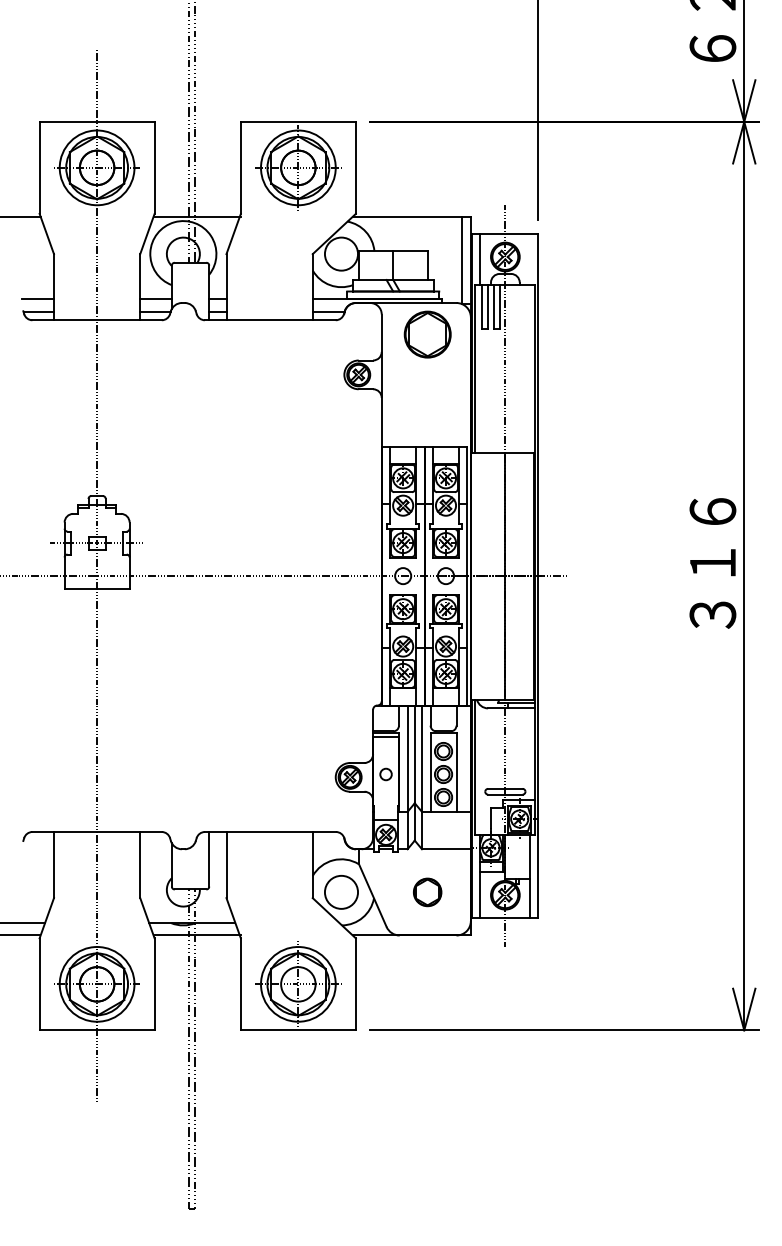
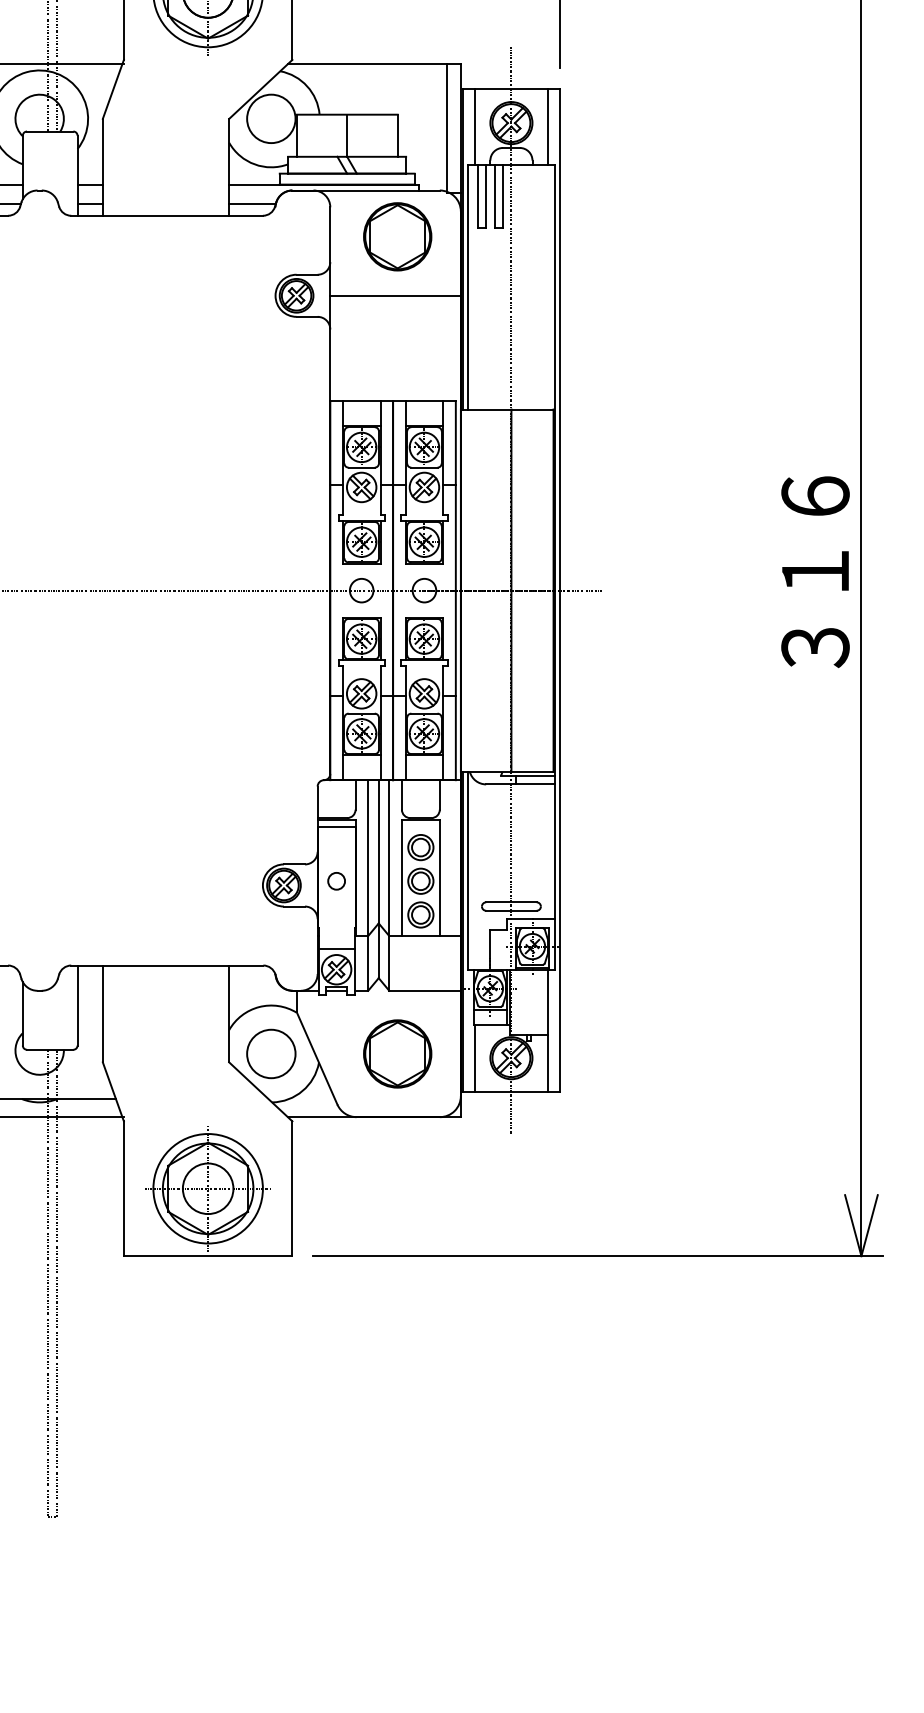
line: (530, 259) -> (548, 126), added
line: (425, 374) -> (394, 295), added
part: (427, 892) -> (397, 1054), size x1.67

